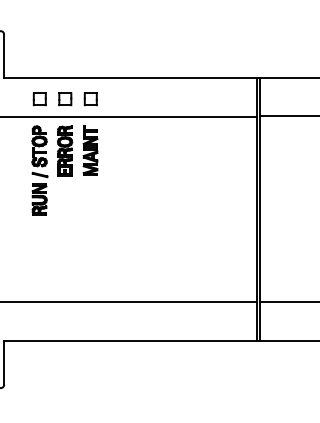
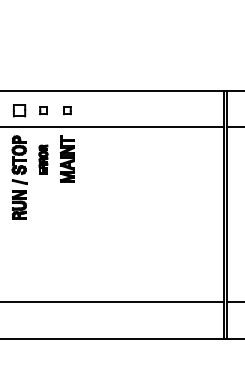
part: (65, 99) -> (43, 110), size x0.6
part: (90, 99) -> (67, 110), size x0.6
part: (65, 150) -> (43, 158), size x0.6

